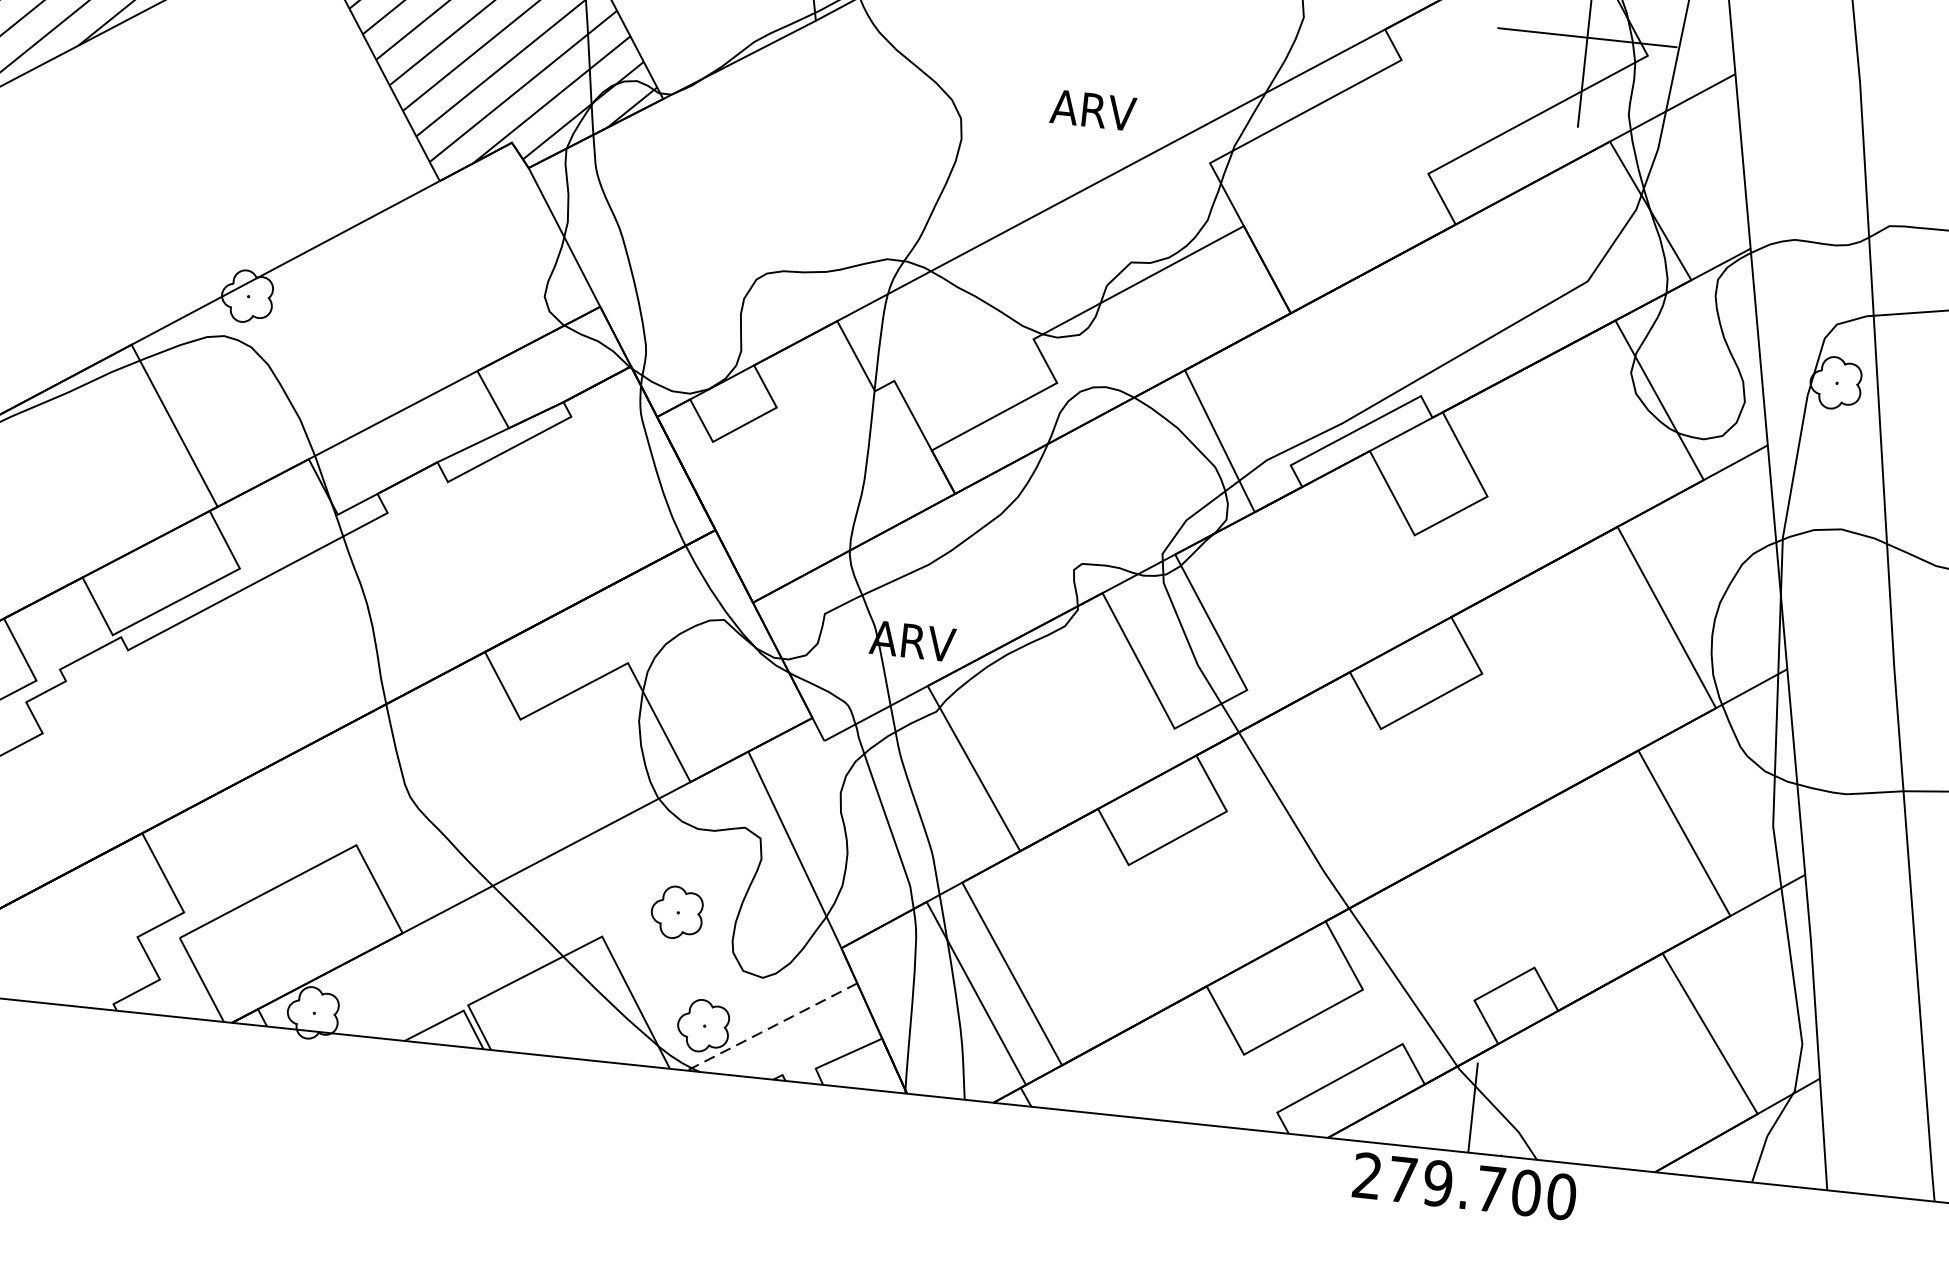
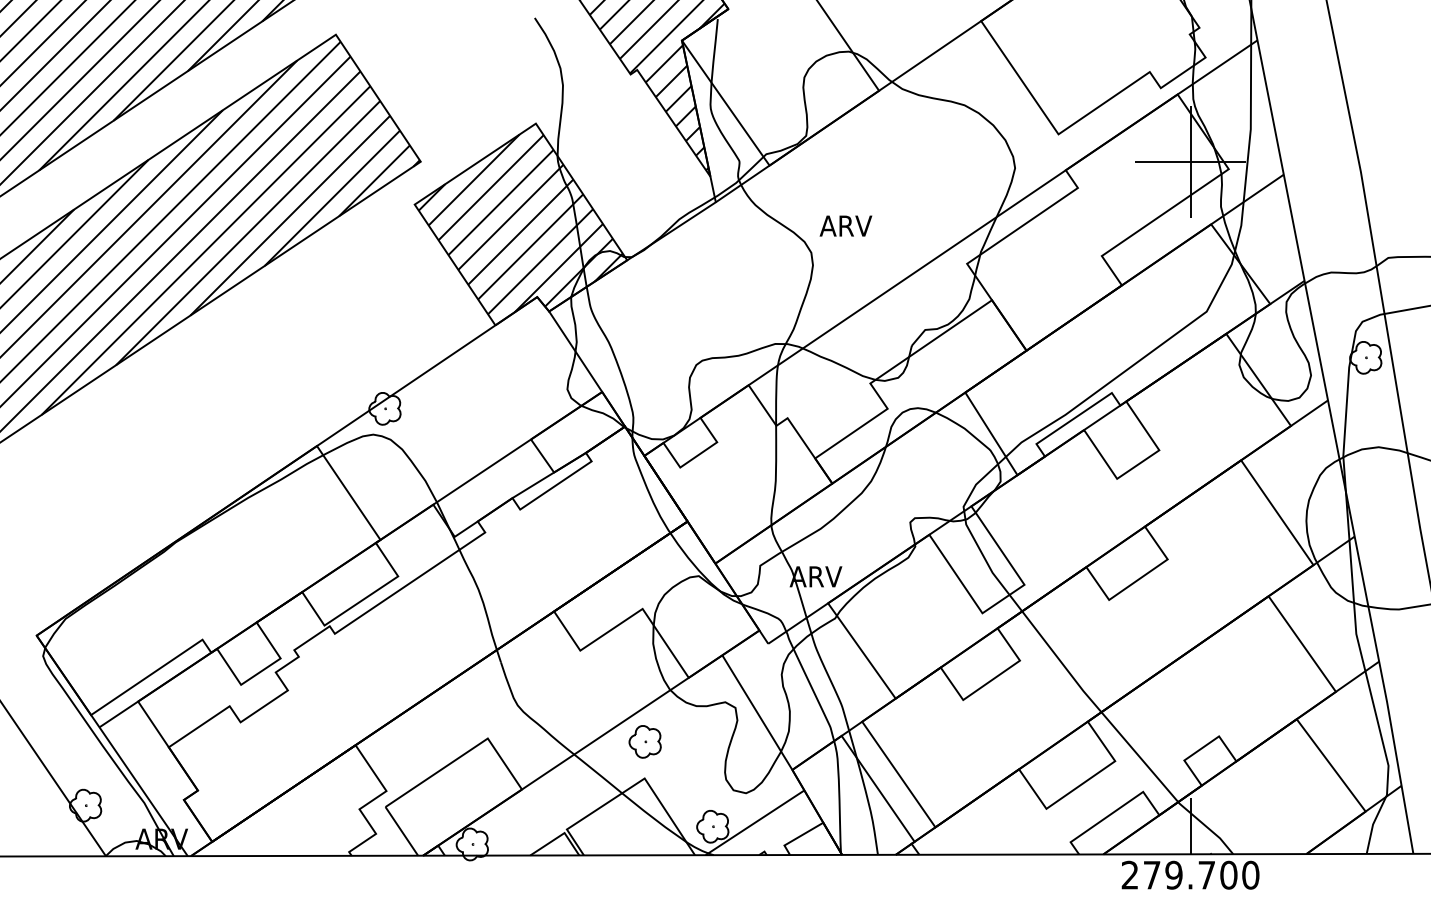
text: (1092, 109) -> (845, 225), moved
part: (676, 911) -> (644, 741), moved
line: (771, 1027) -> (754, 823), dashed -> solid

